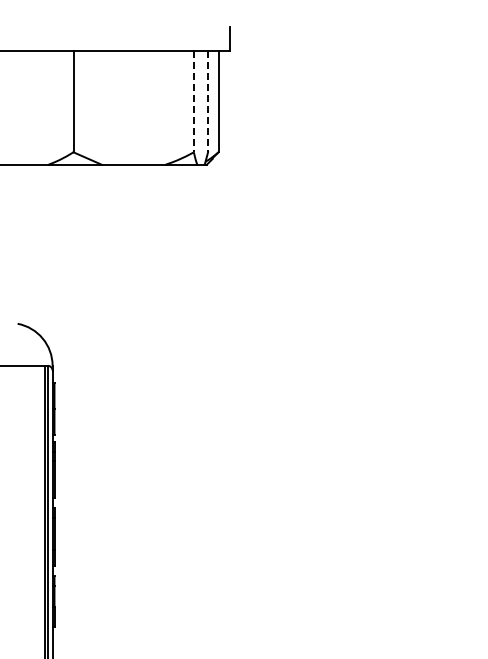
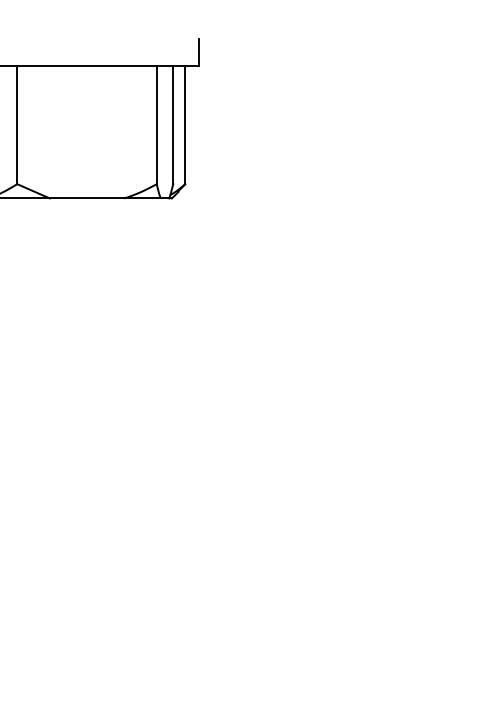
line: (193, 101) -> (156, 125), dashed -> solid
line: (208, 101) -> (173, 125), dashed -> solid

